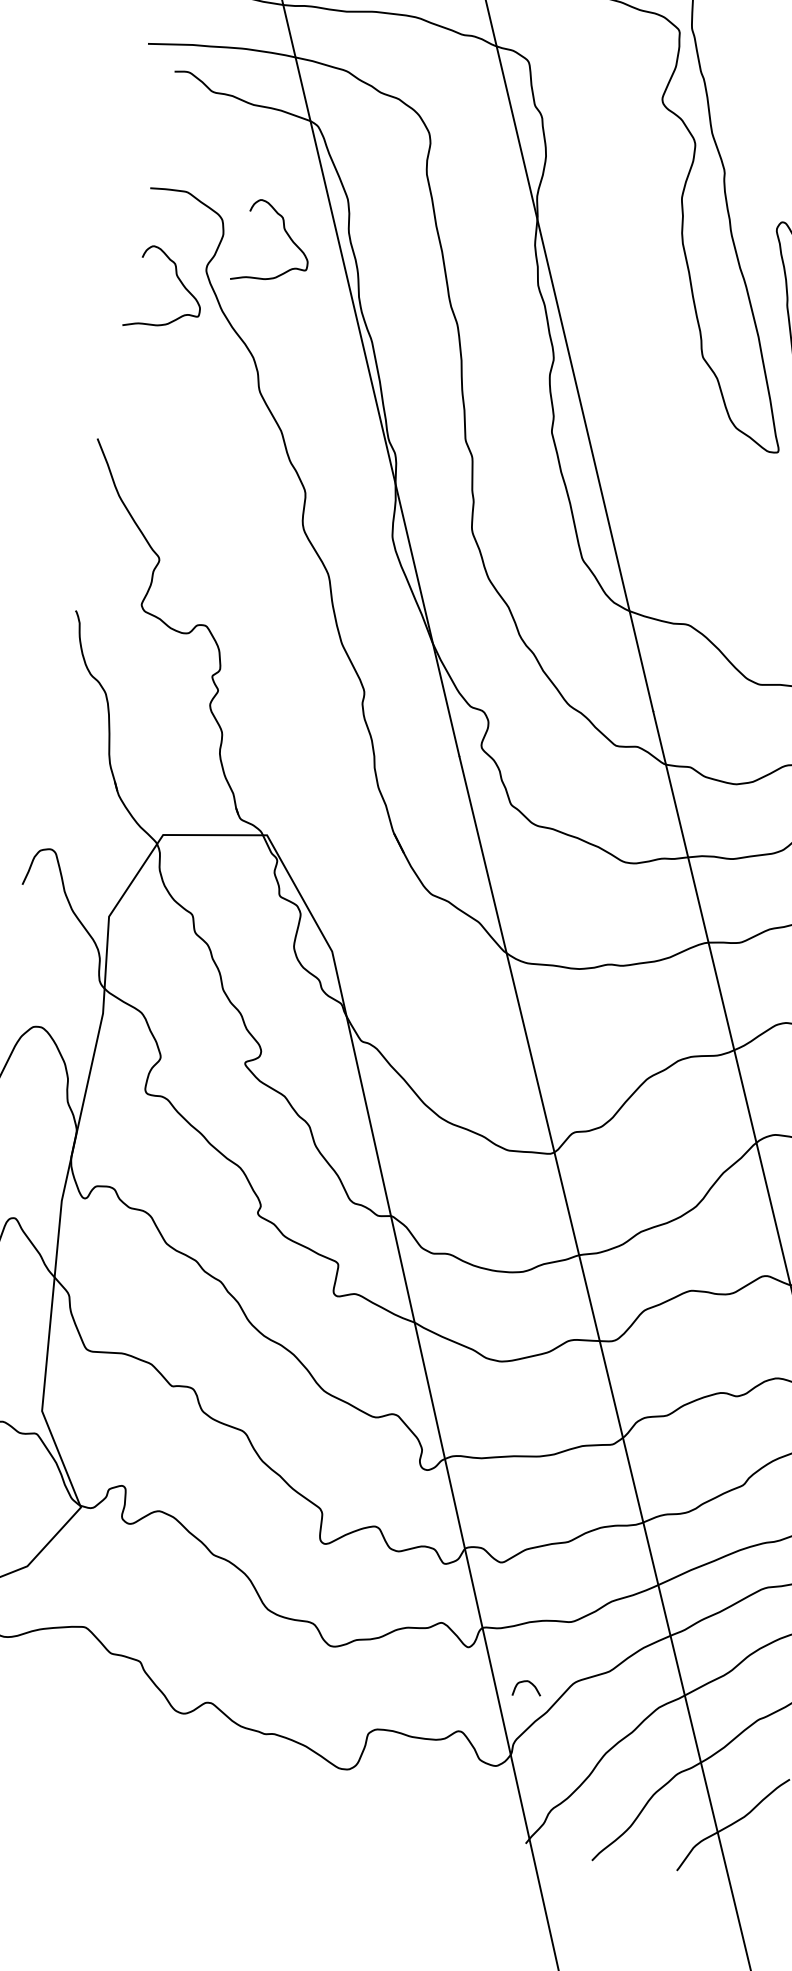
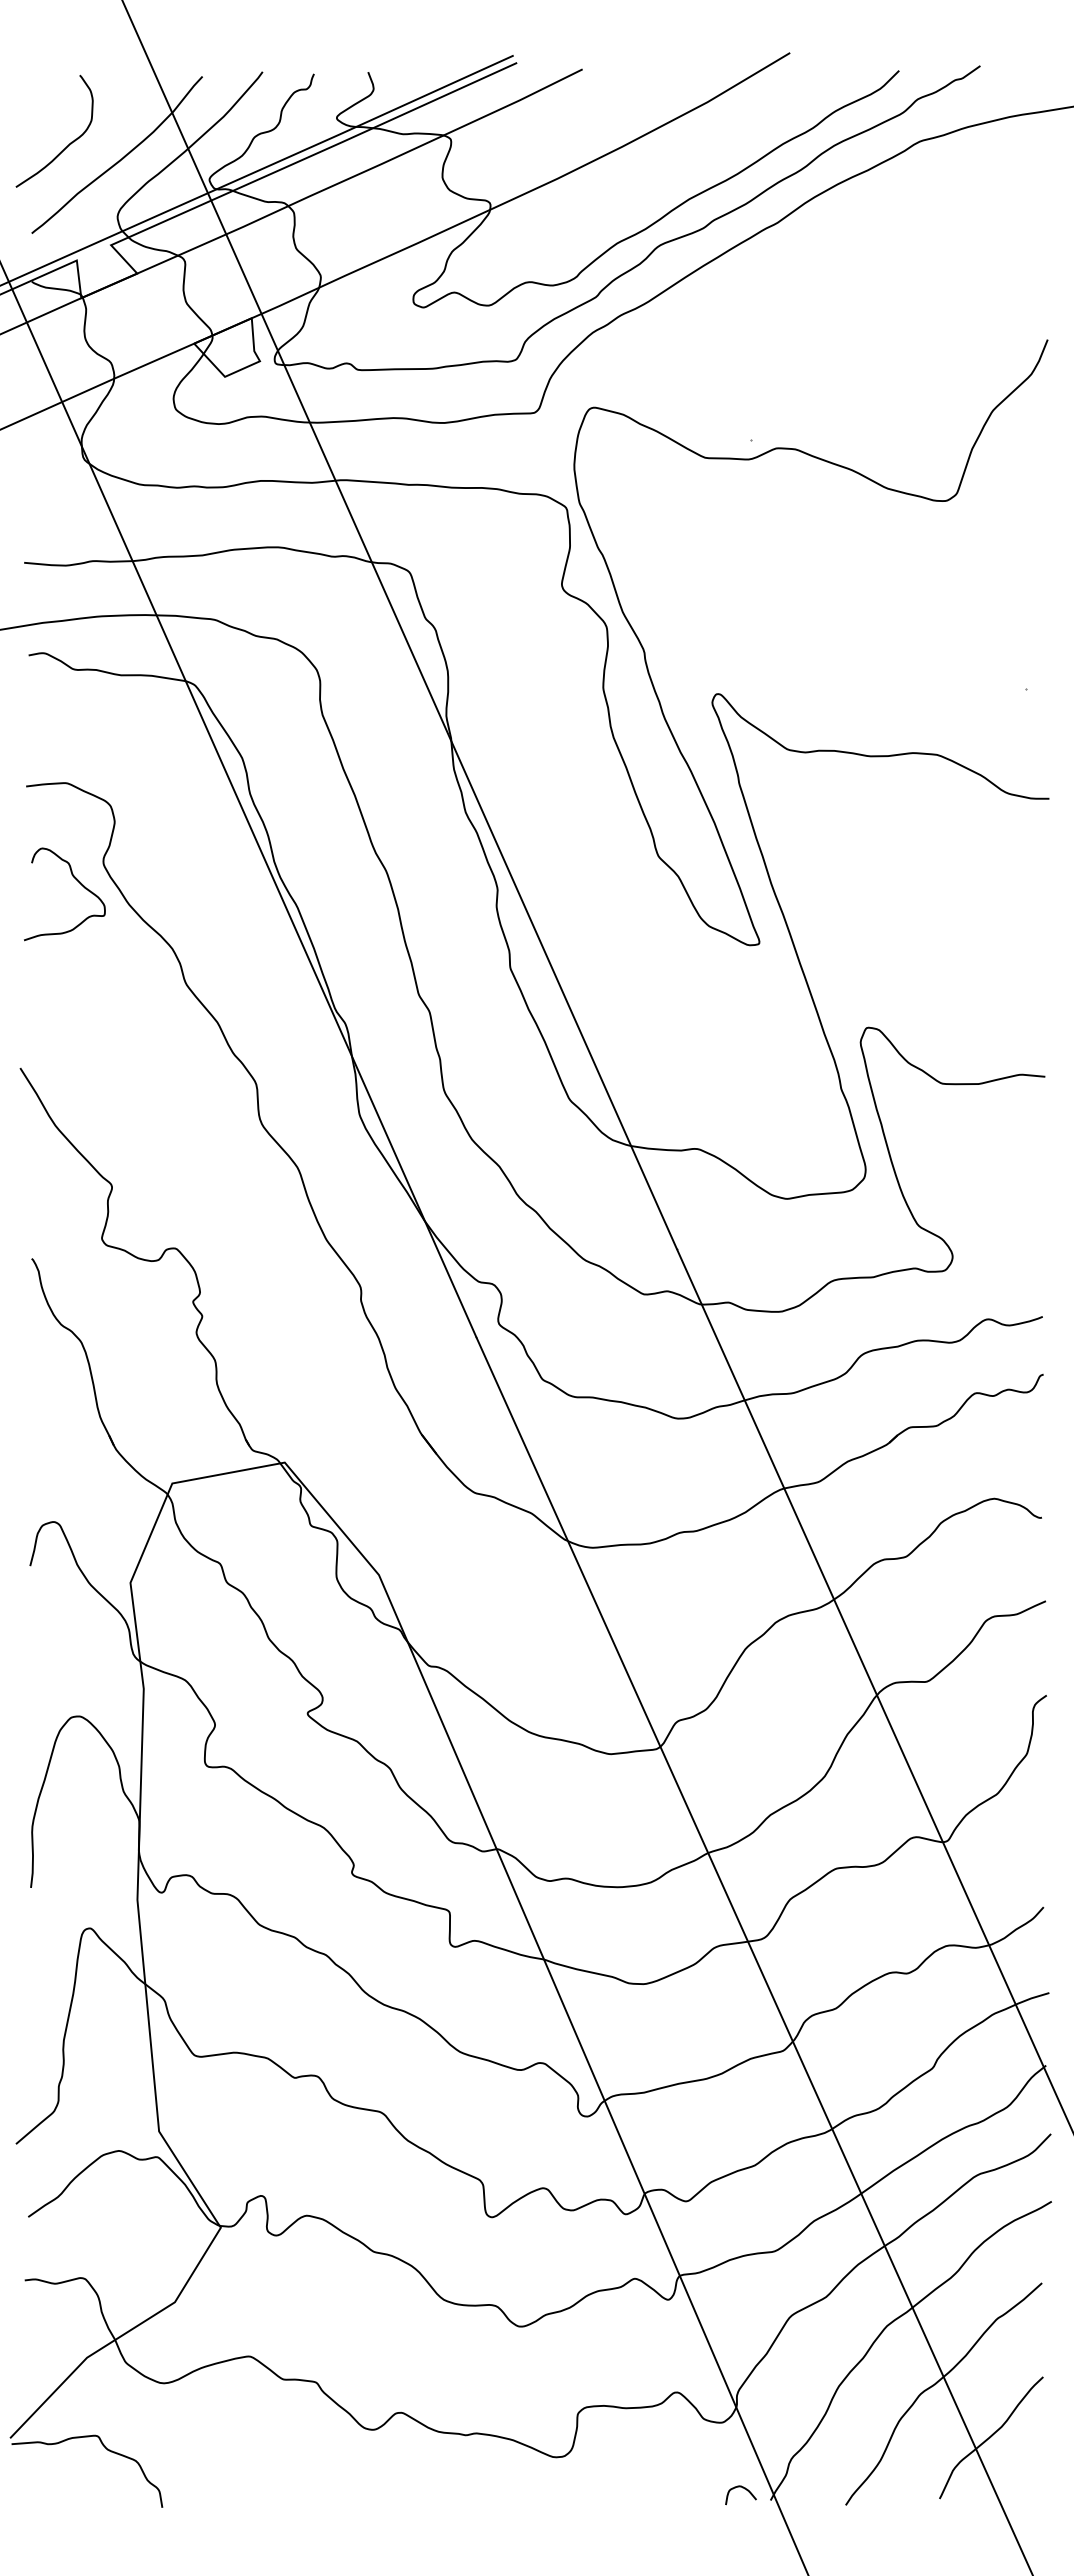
curve: (287, 235) -> (184, 809), removed
curve: (531, 1684) -> (744, 2489), moved

